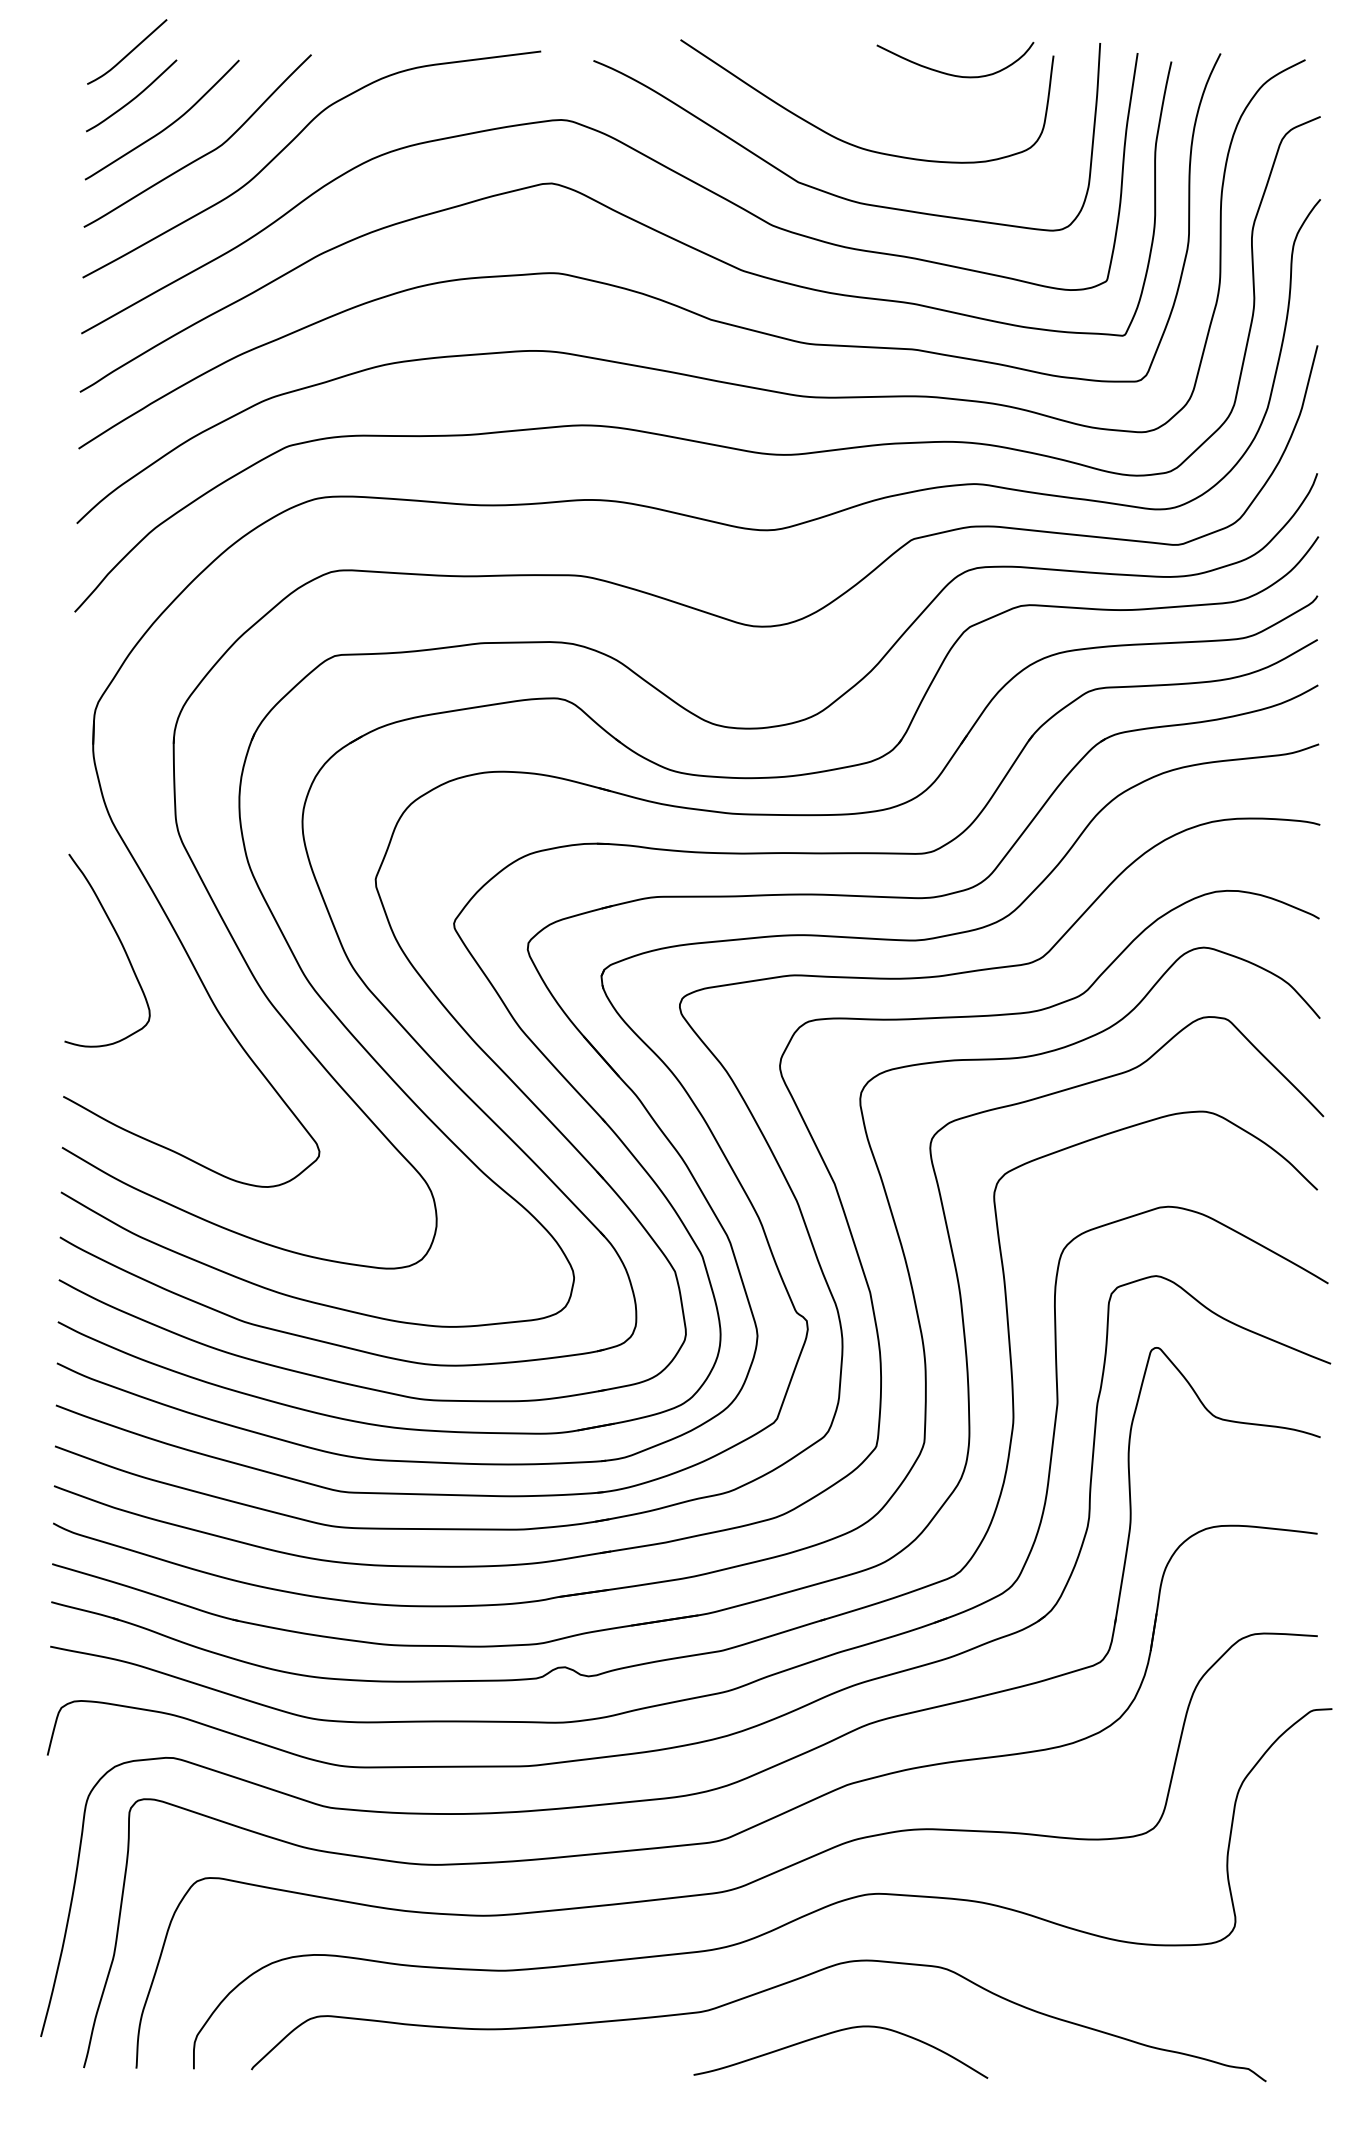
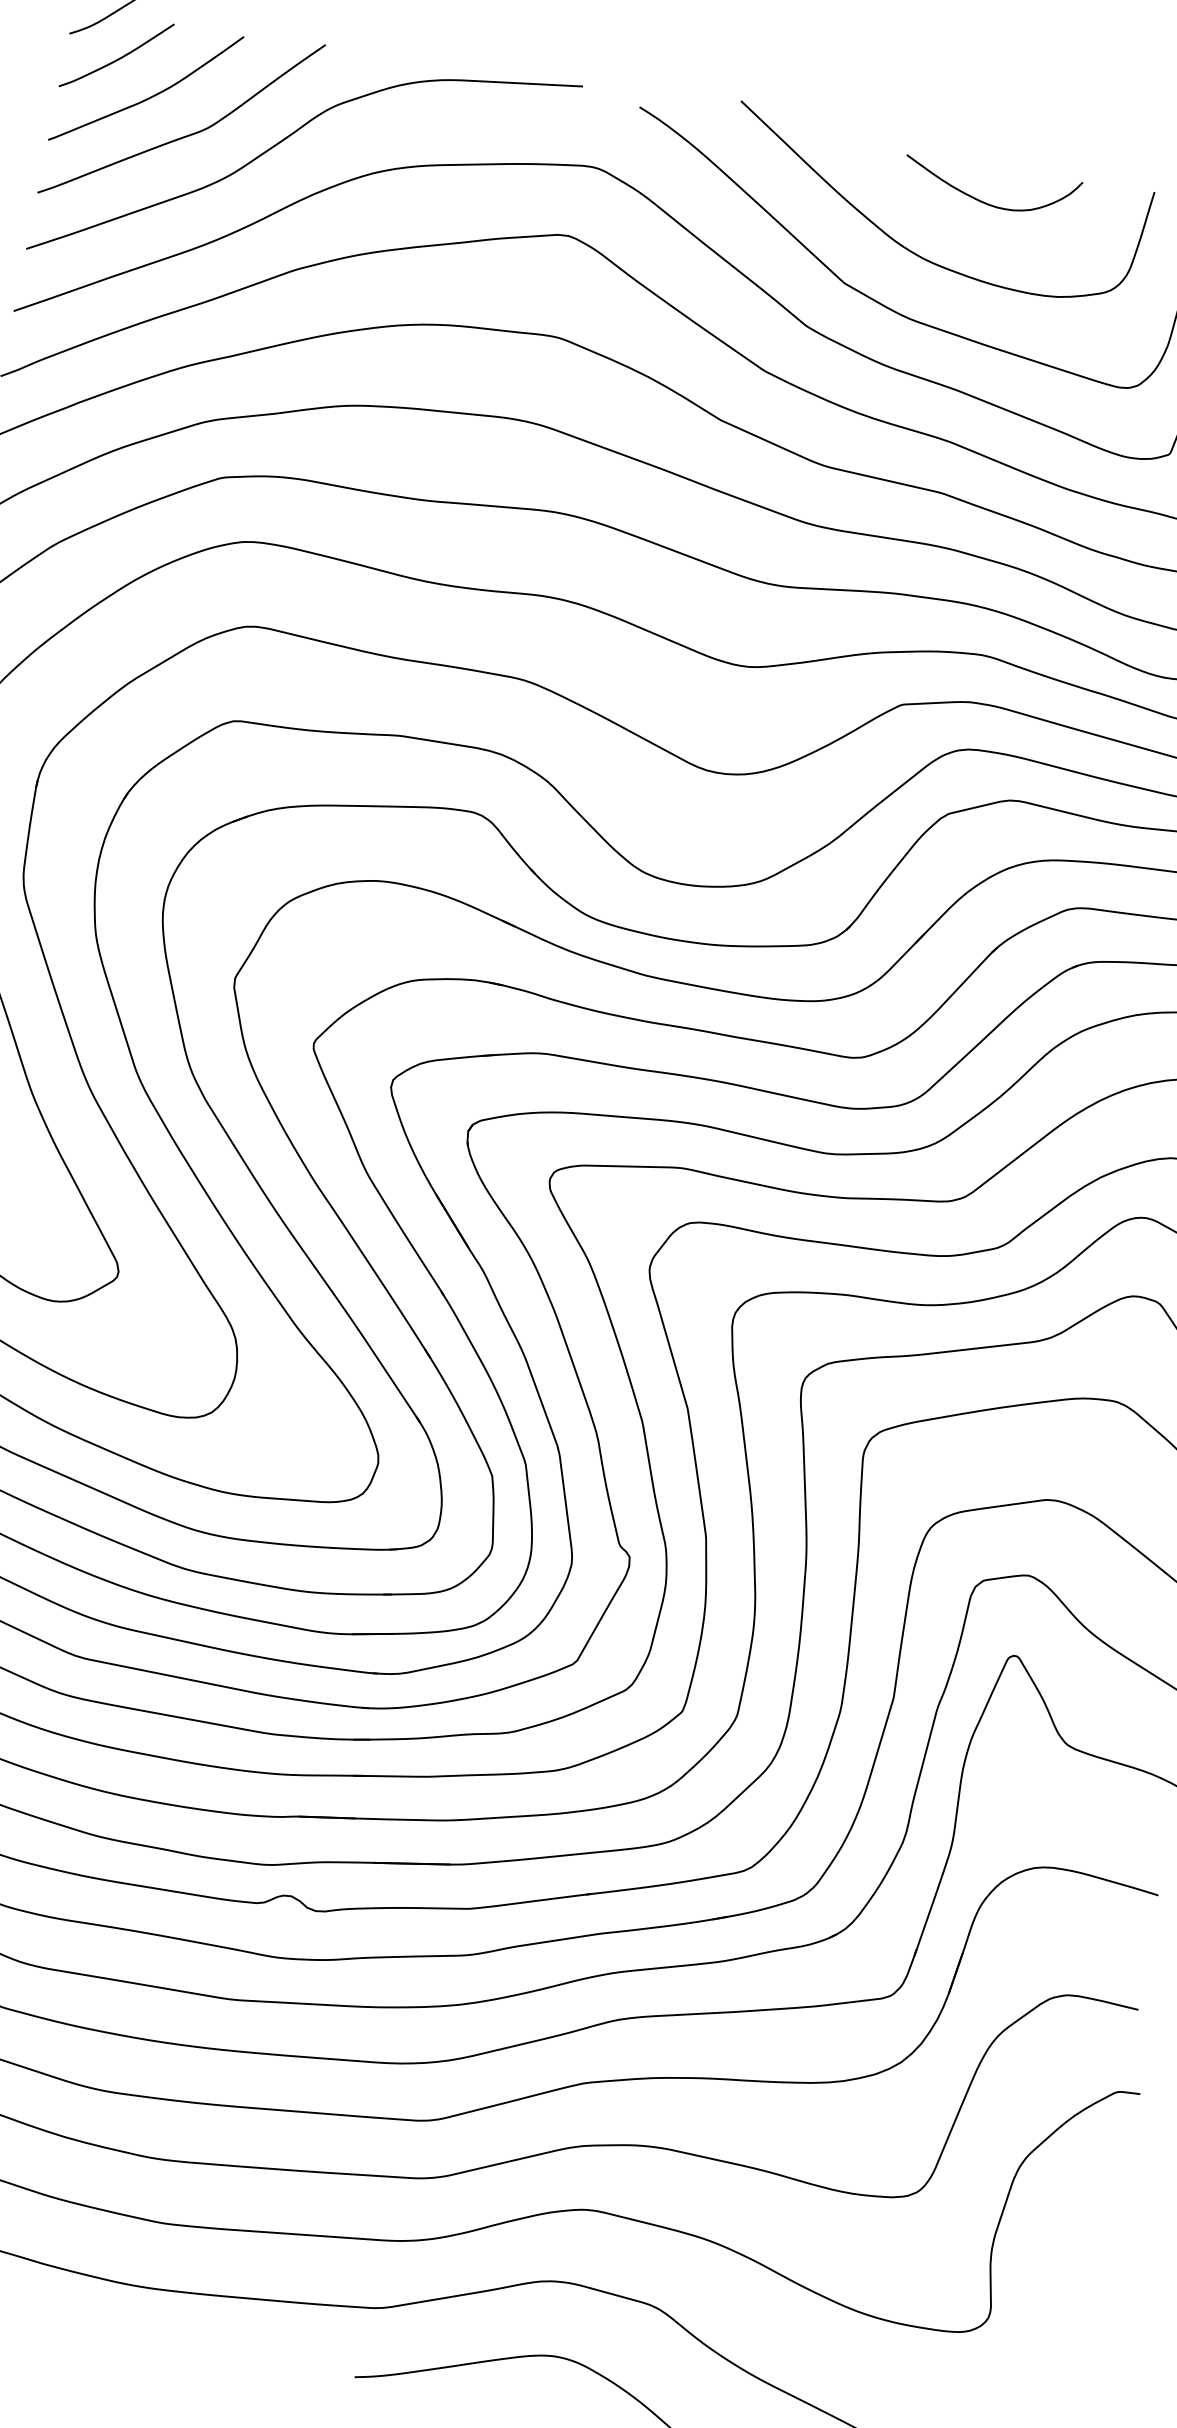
curve: (954, 74) -> (987, 202), moved

